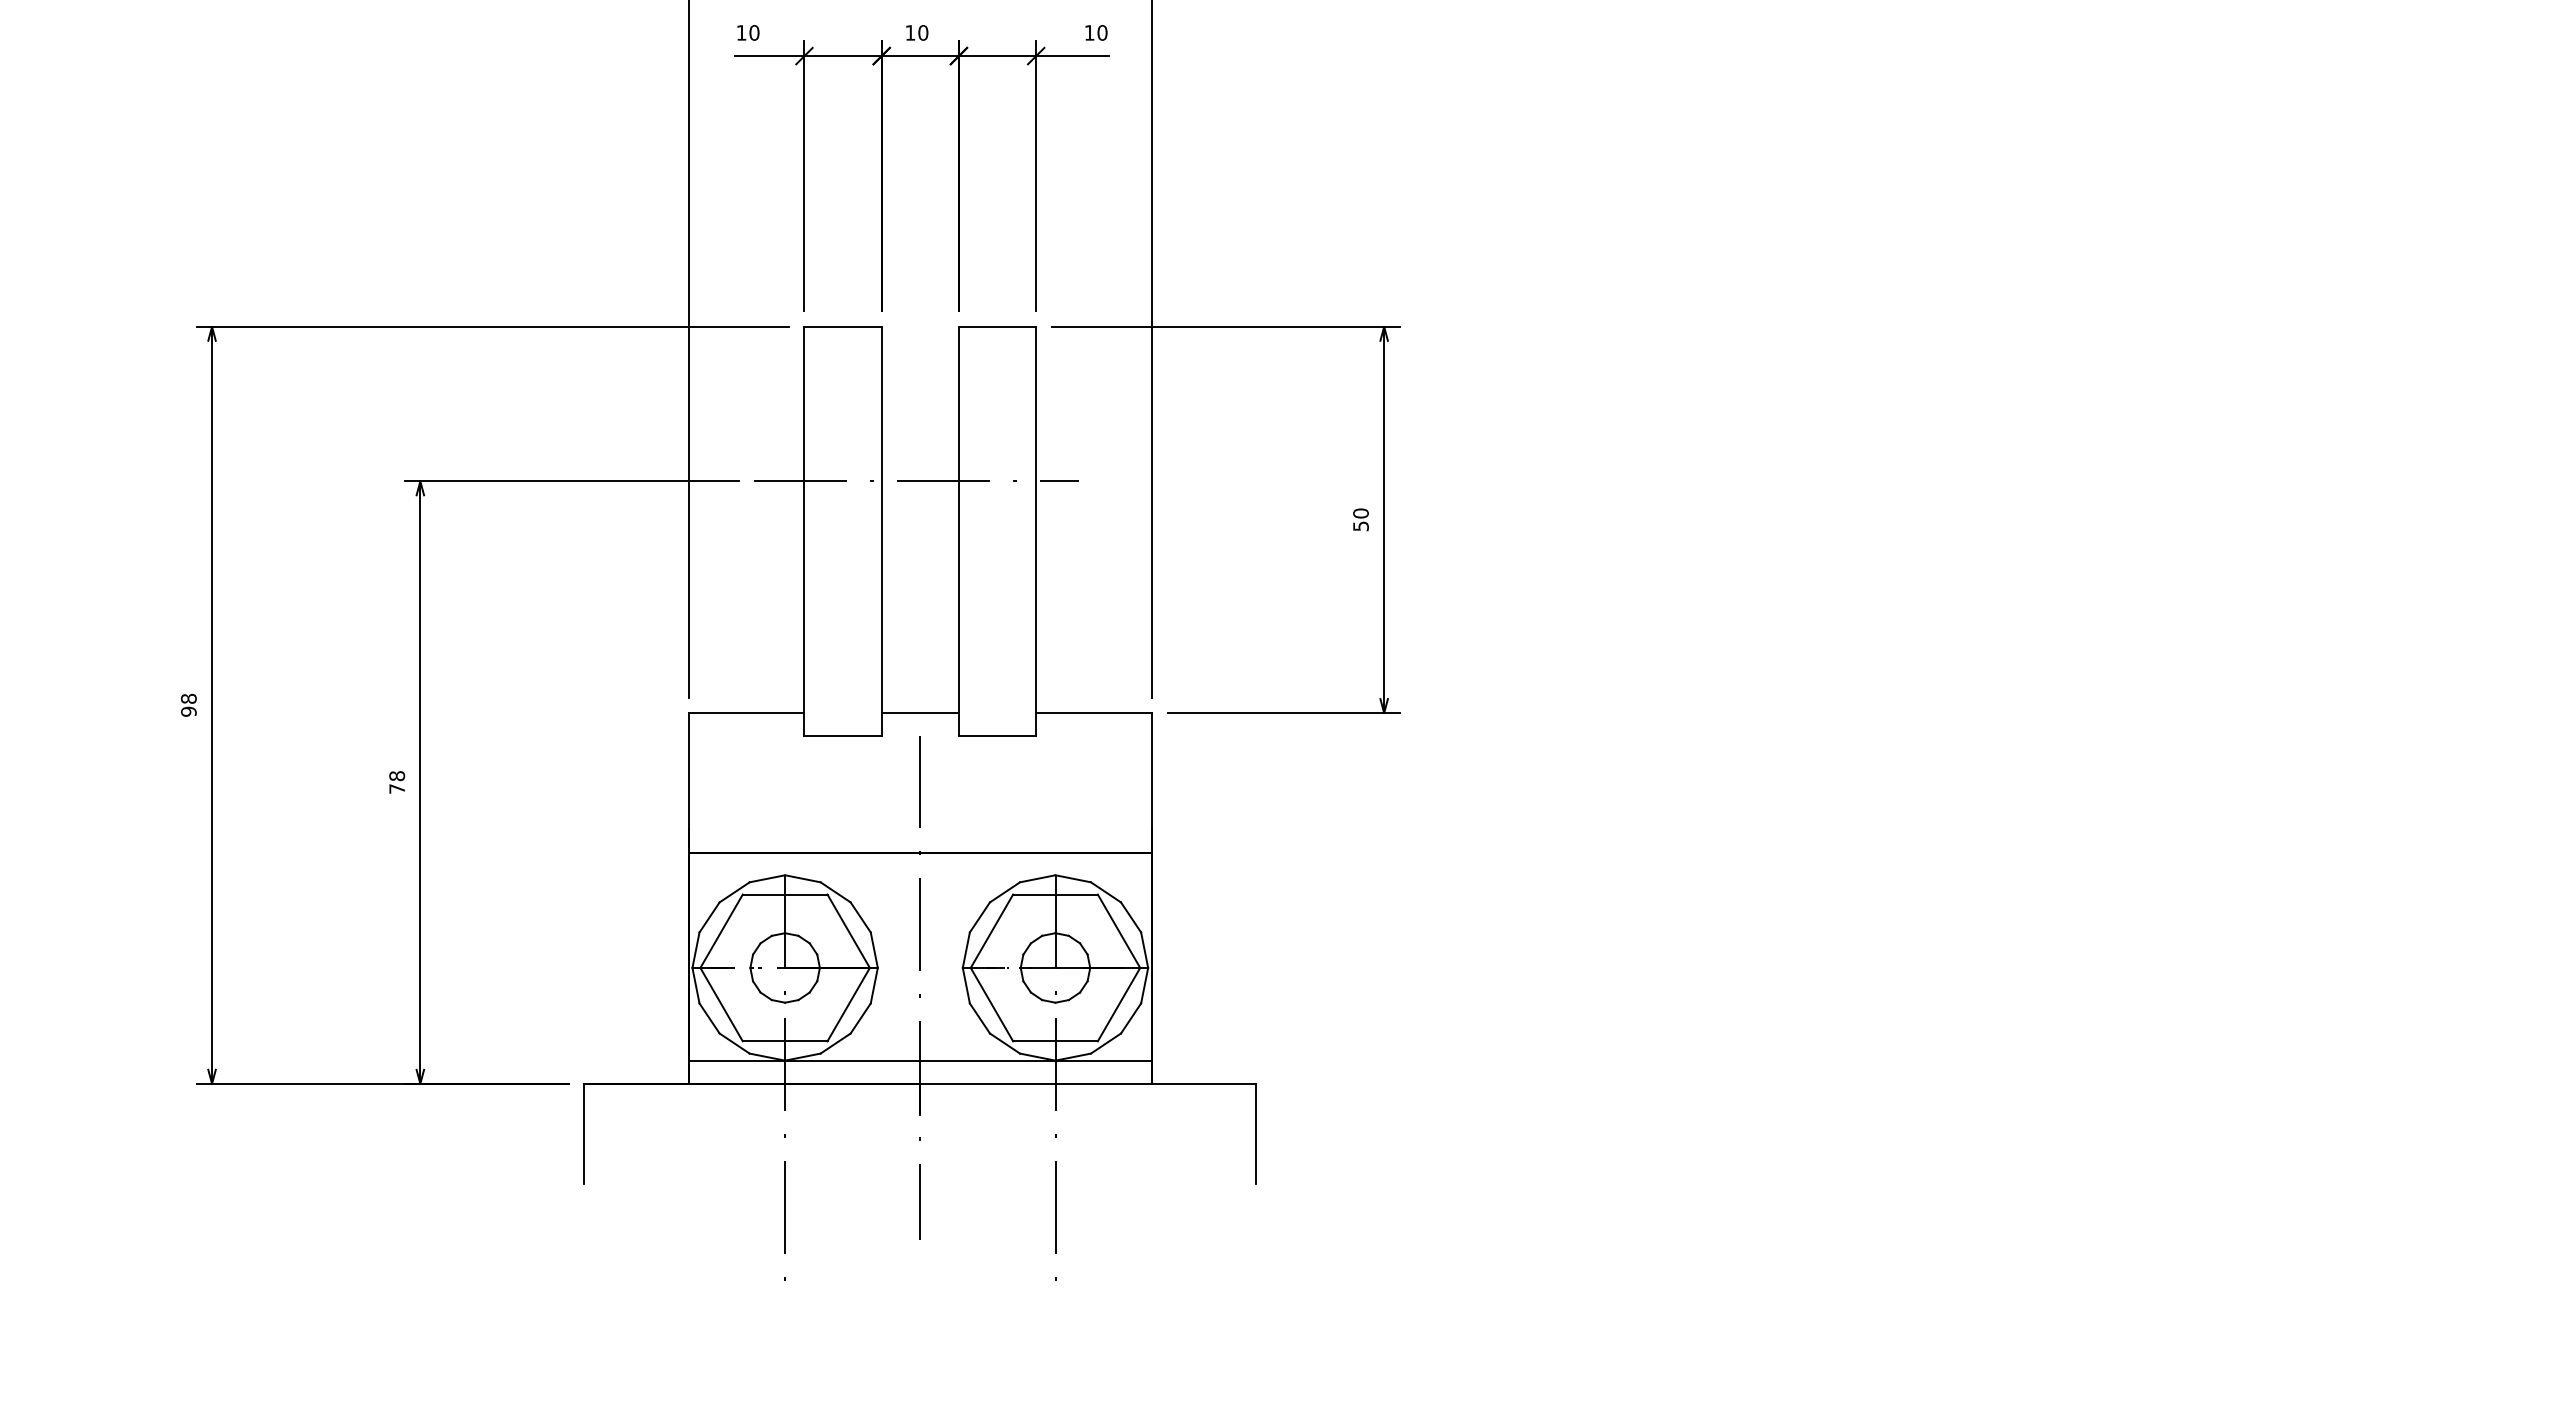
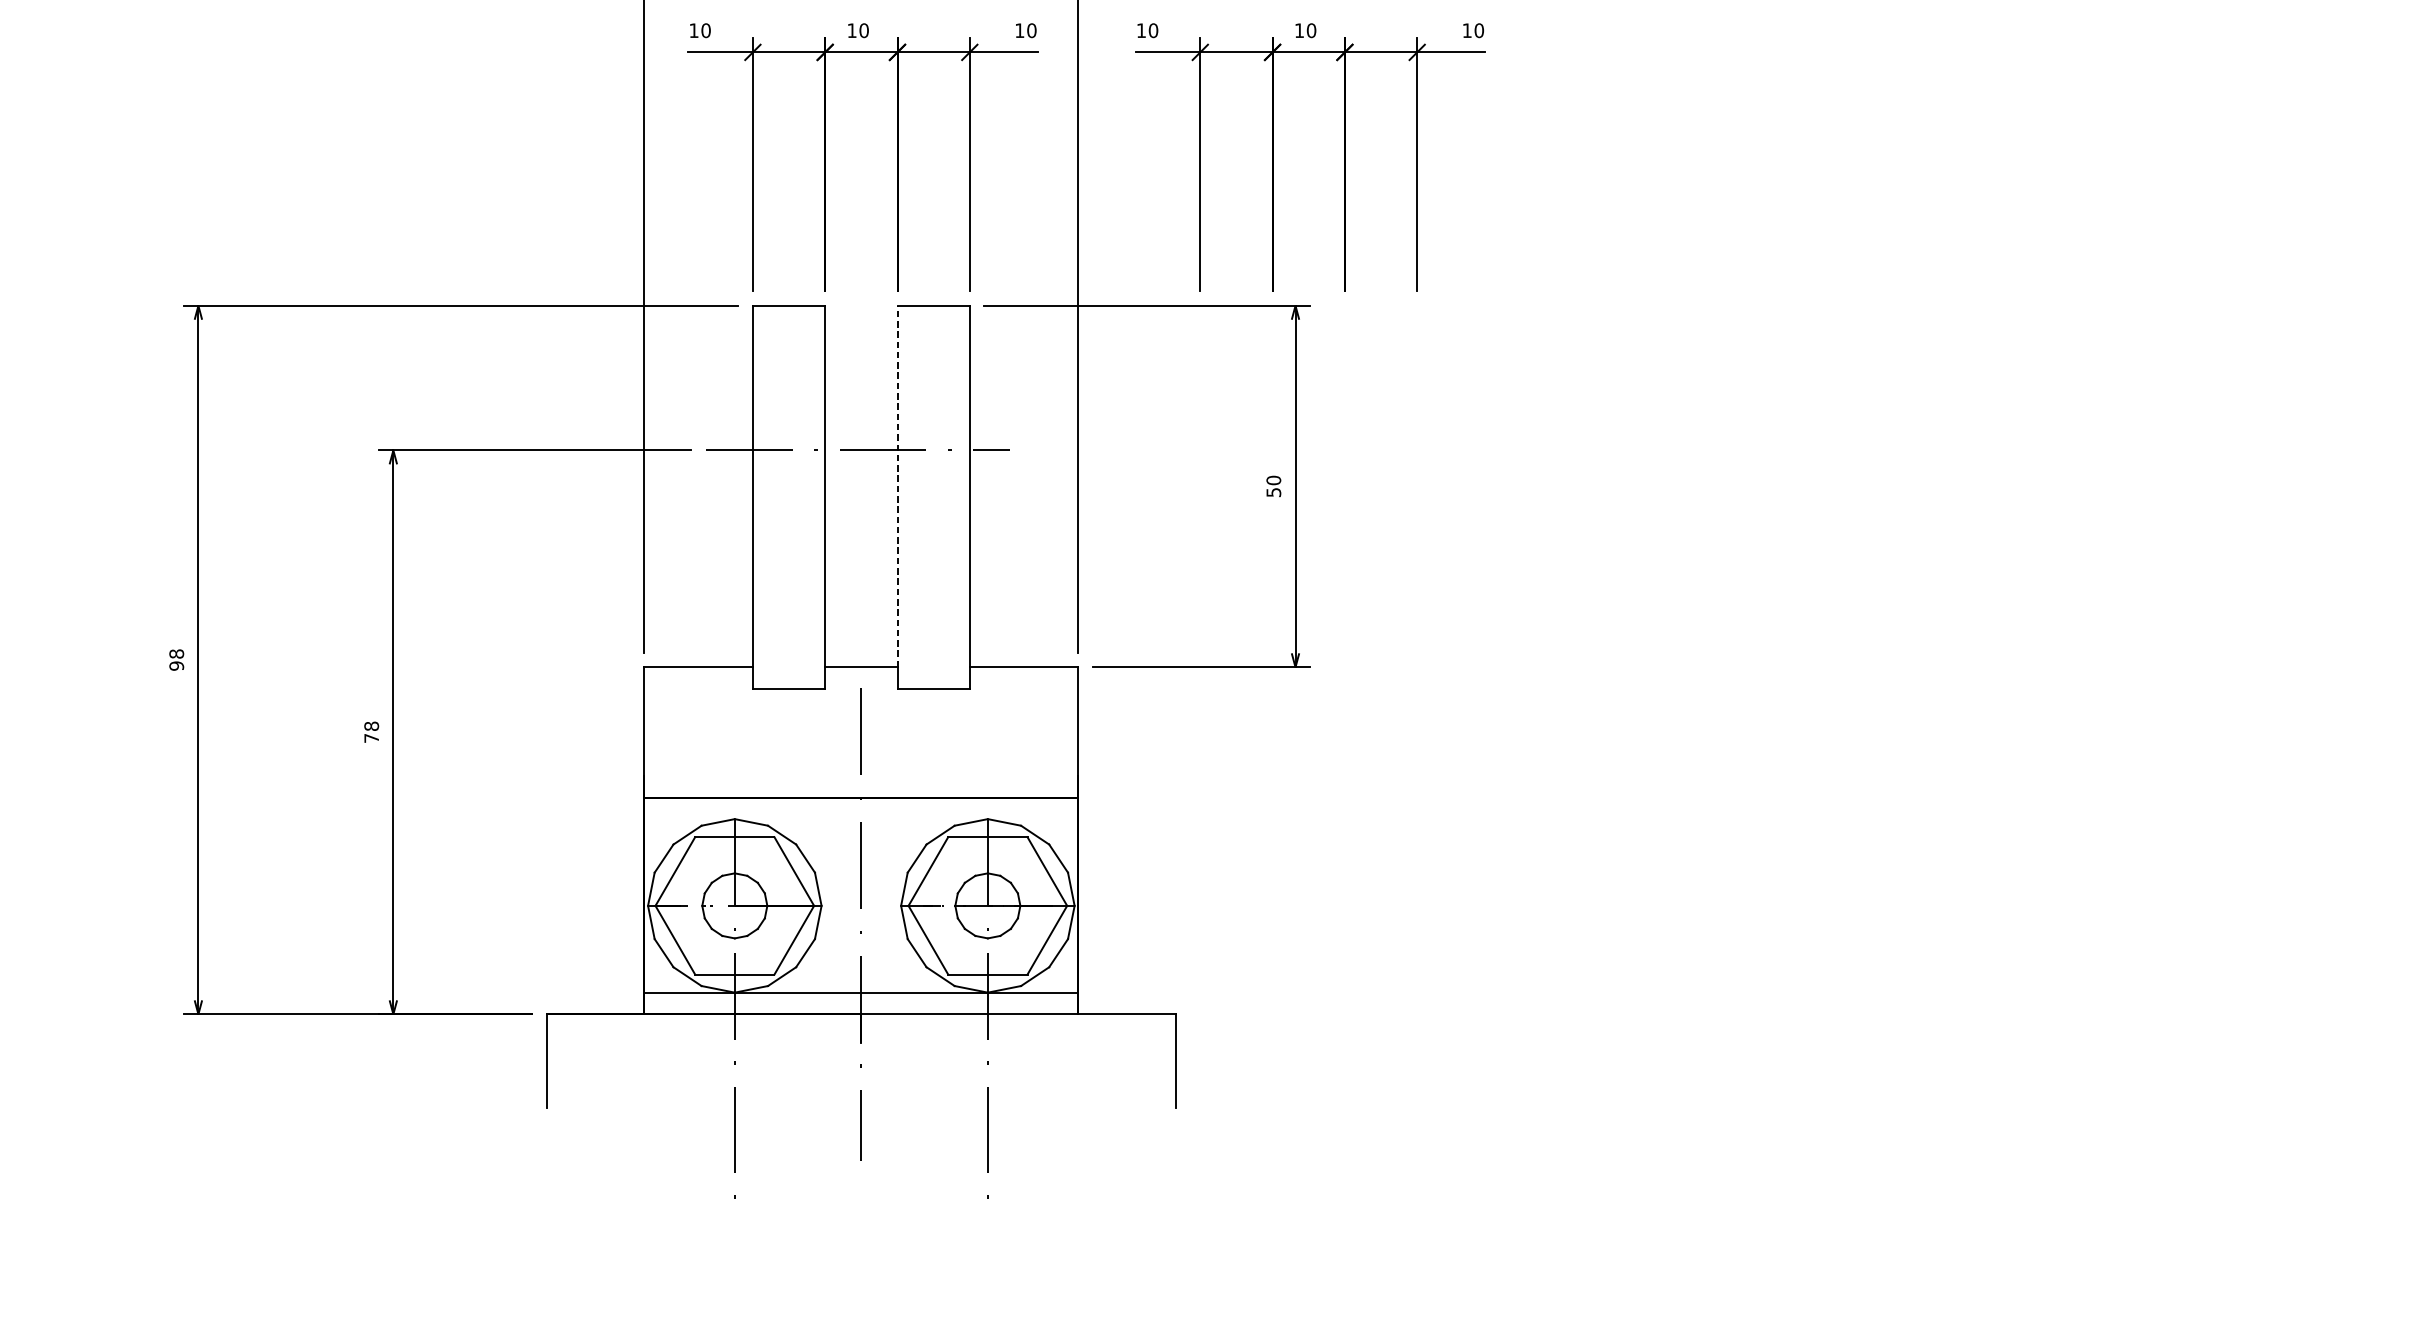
part: (1436, 168) -> (1344, 157), added
line: (958, 519) -> (897, 486), solid -> dashed

